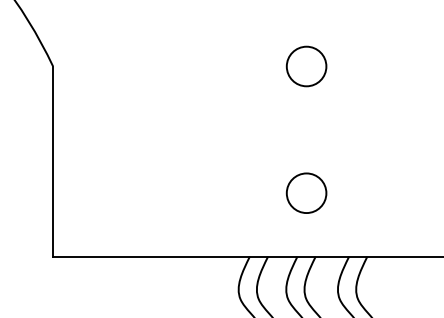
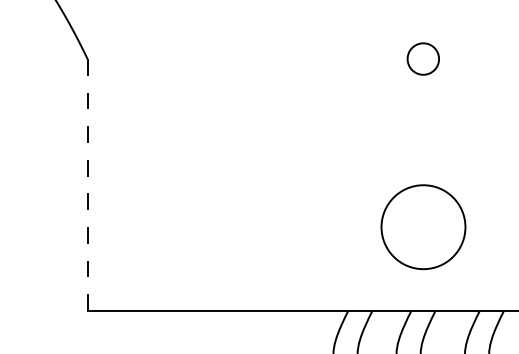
circle: (306, 66) -> (423, 59), size x0.6
line: (53, 161) -> (88, 184), solid -> dashed
circle: (306, 192) -> (423, 225), size x1.6

